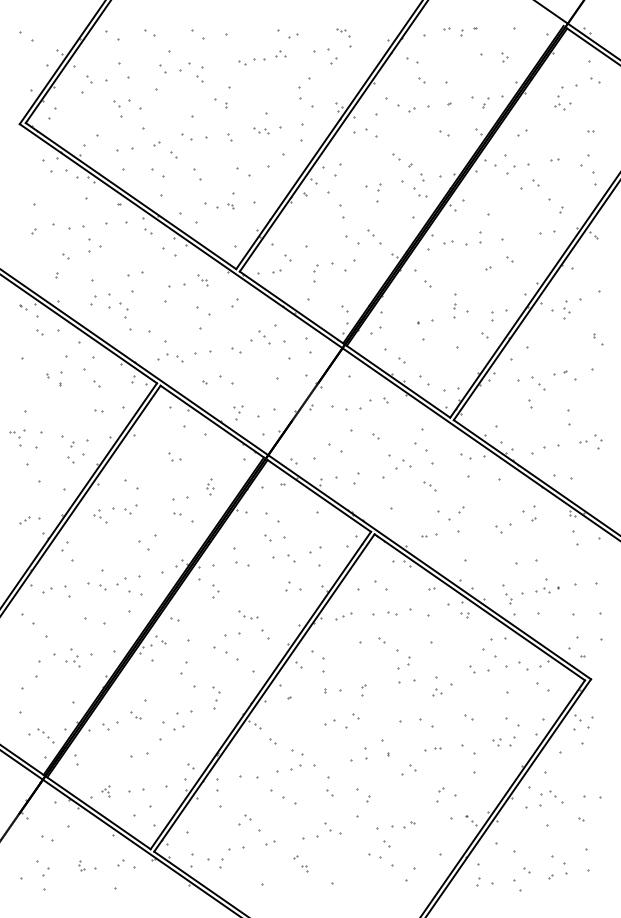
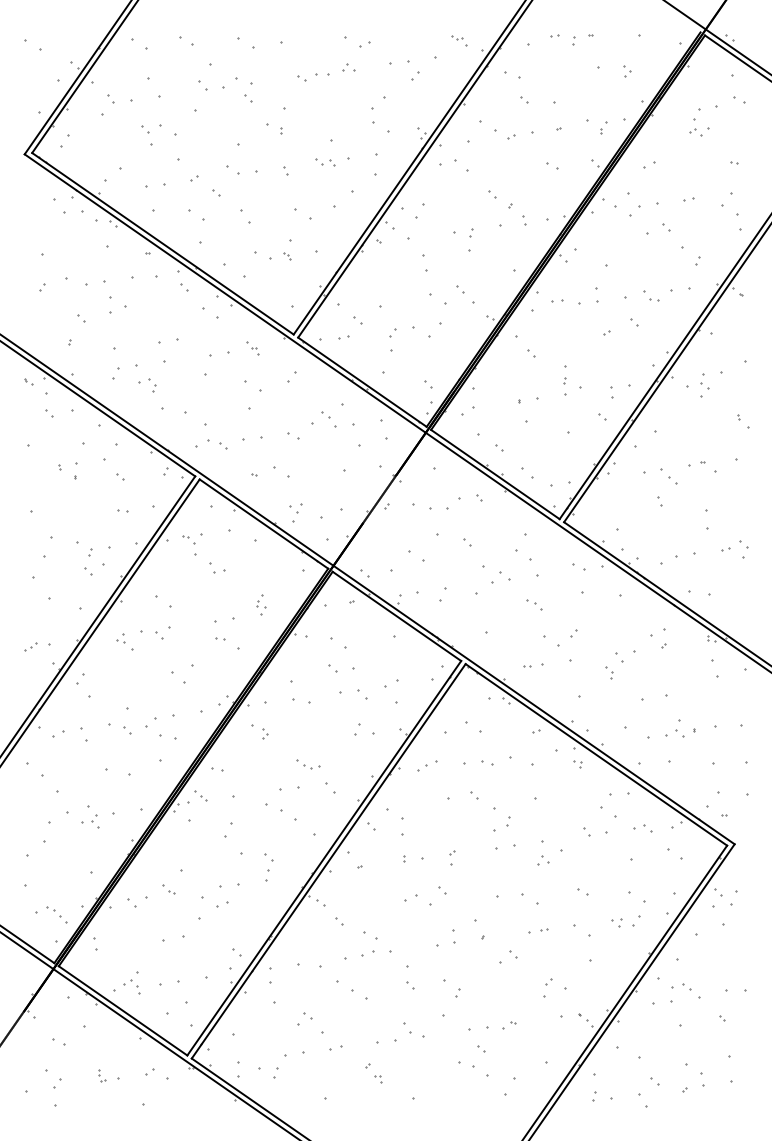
part: (343, 32) -> (459, 40), moved
part: (420, 192) -> (651, 296), moved
part: (118, 310) -> (147, 385), size x0.71
part: (17, 437) -> (192, 543), moved
part: (209, 588) -> (260, 731), size x0.62
part: (508, 598) -> (608, 671), moved
part: (516, 666) -> (642, 828), size x0.62
part: (105, 790) -> (131, 982), size x1.67

